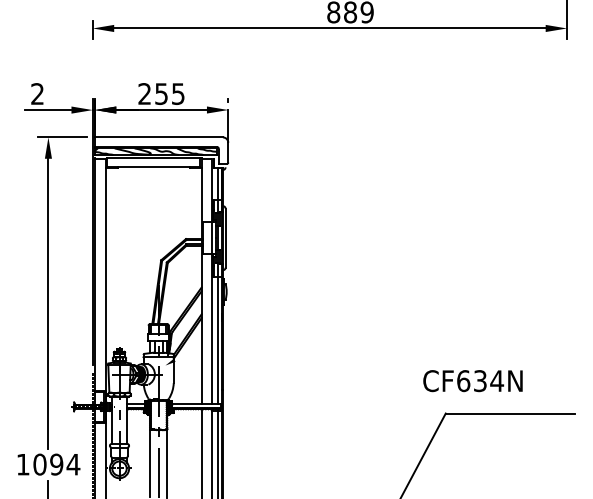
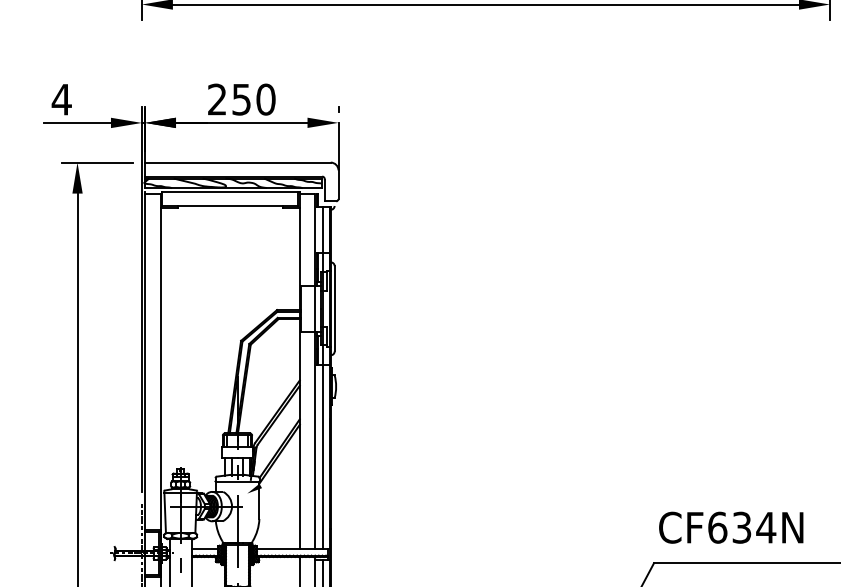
text: (37, 93) -> (61, 98), 2 -> 4
text: (177, 93) -> (264, 98), 255 -> 250
text: (472, 381) -> (730, 528), moved

